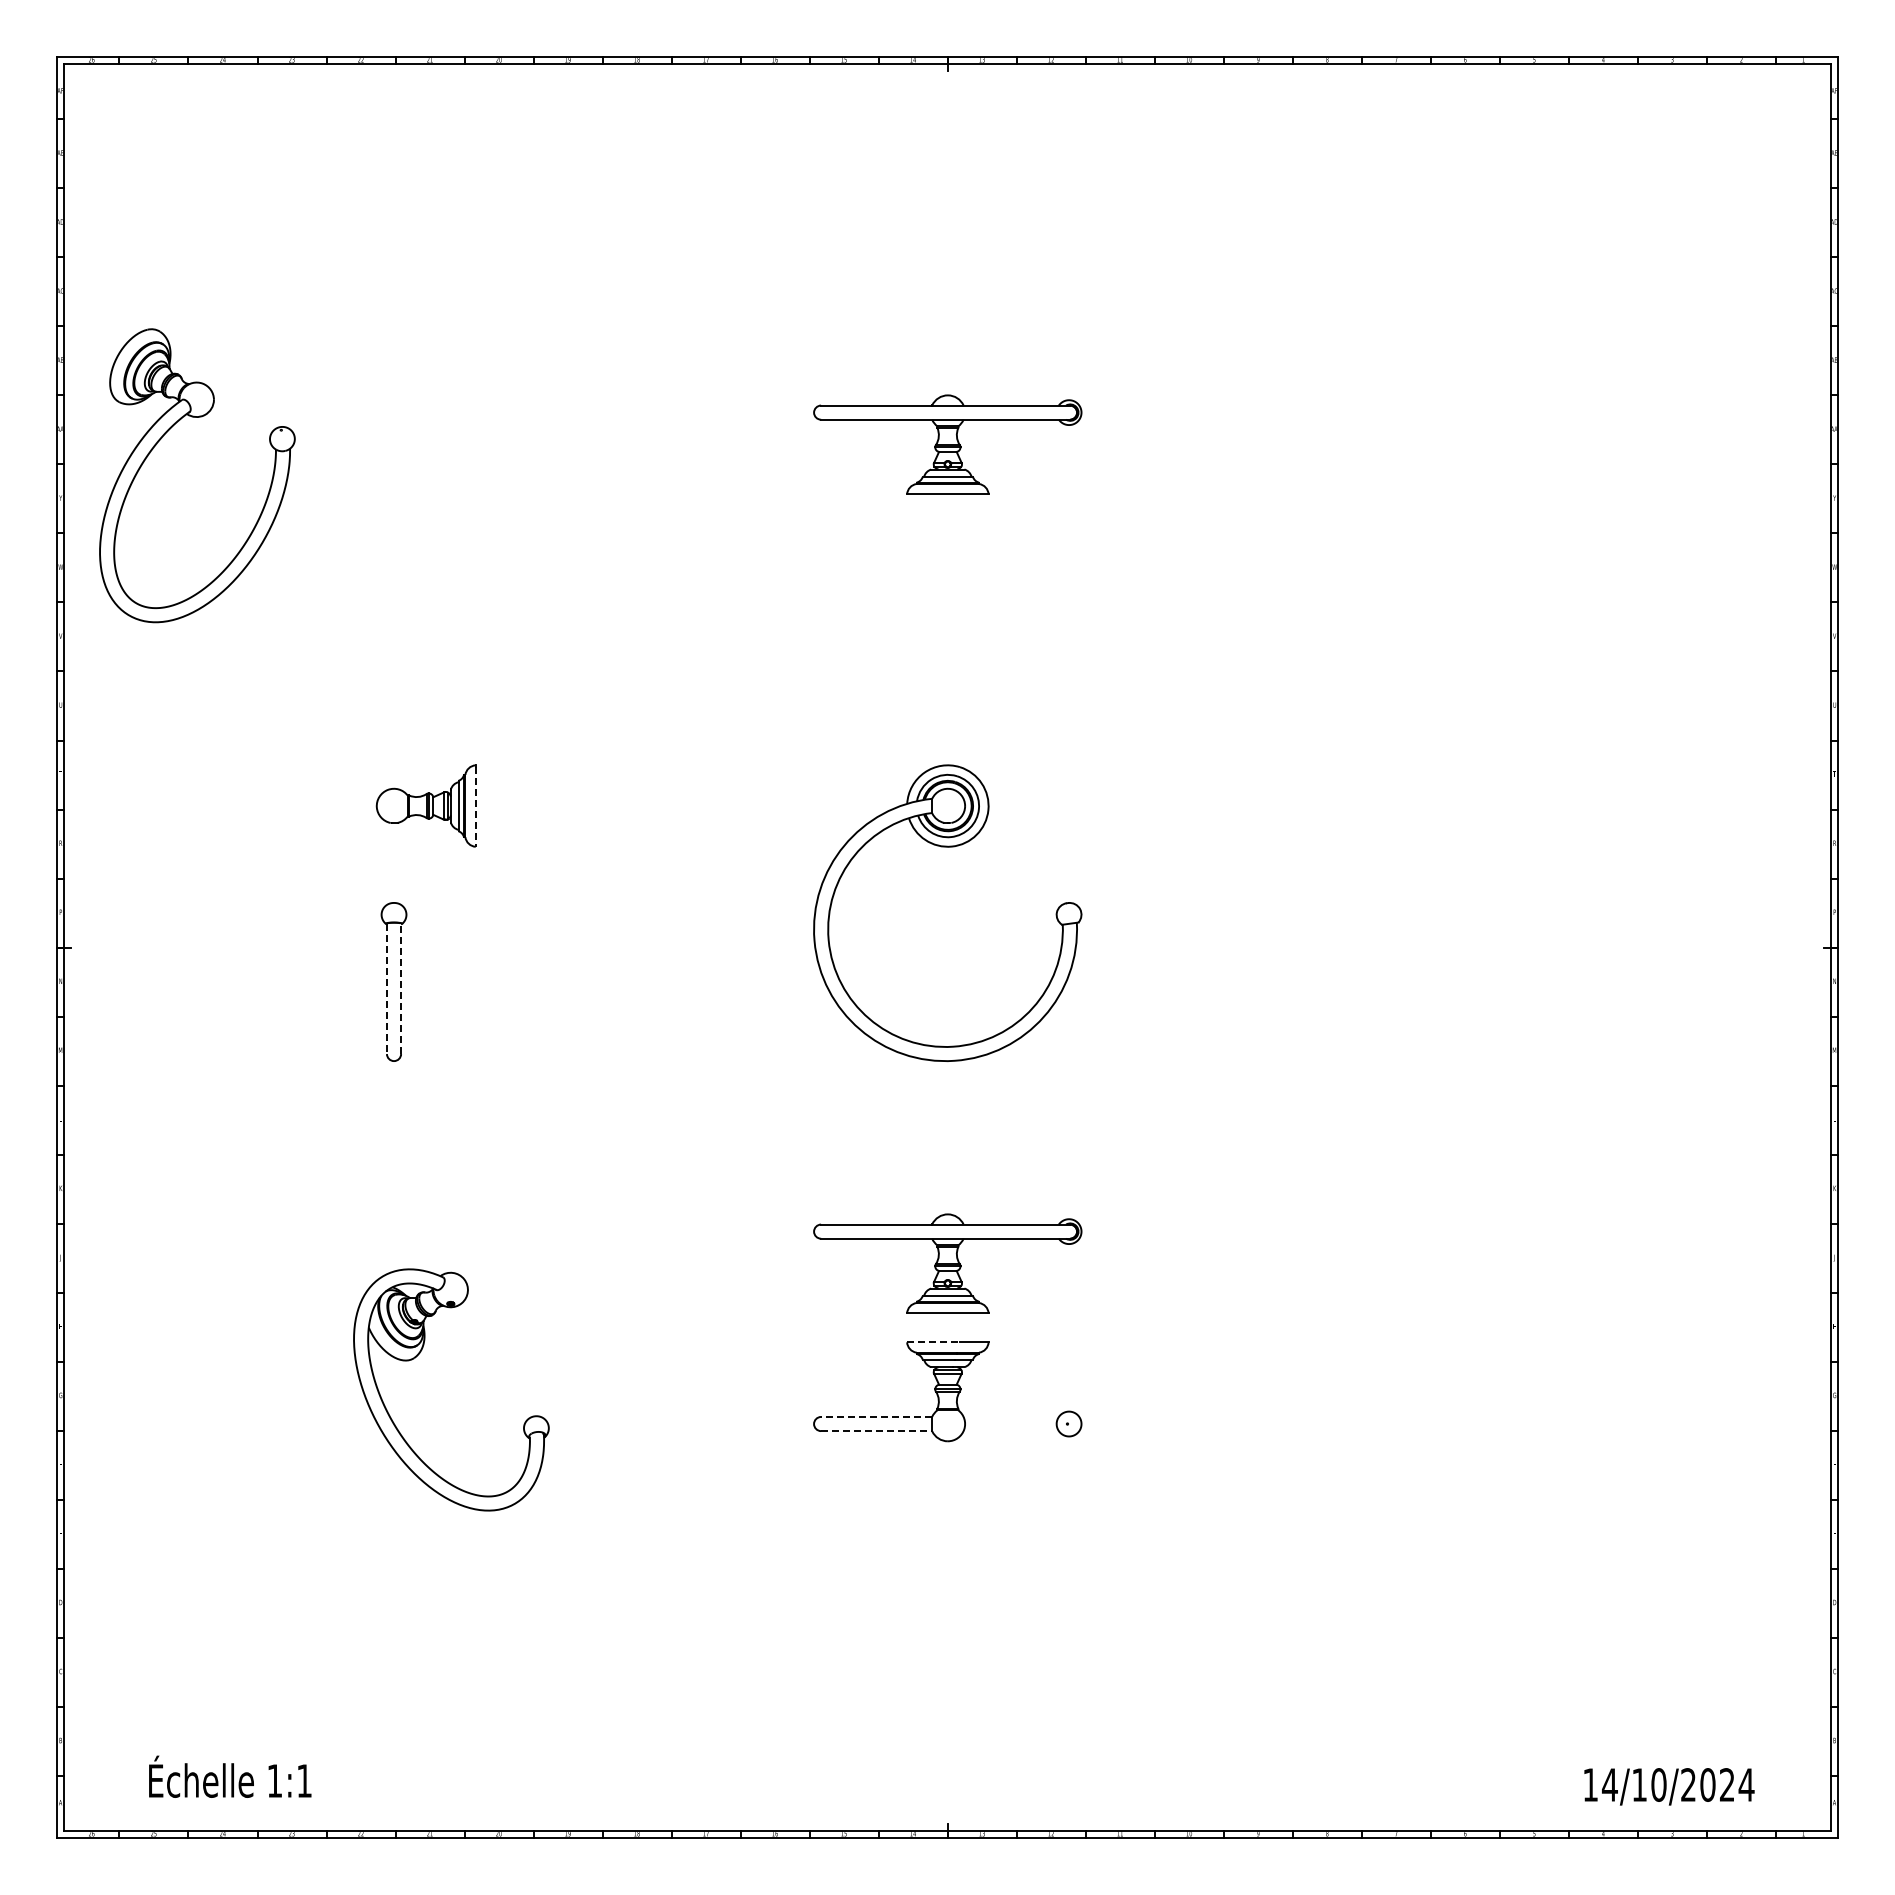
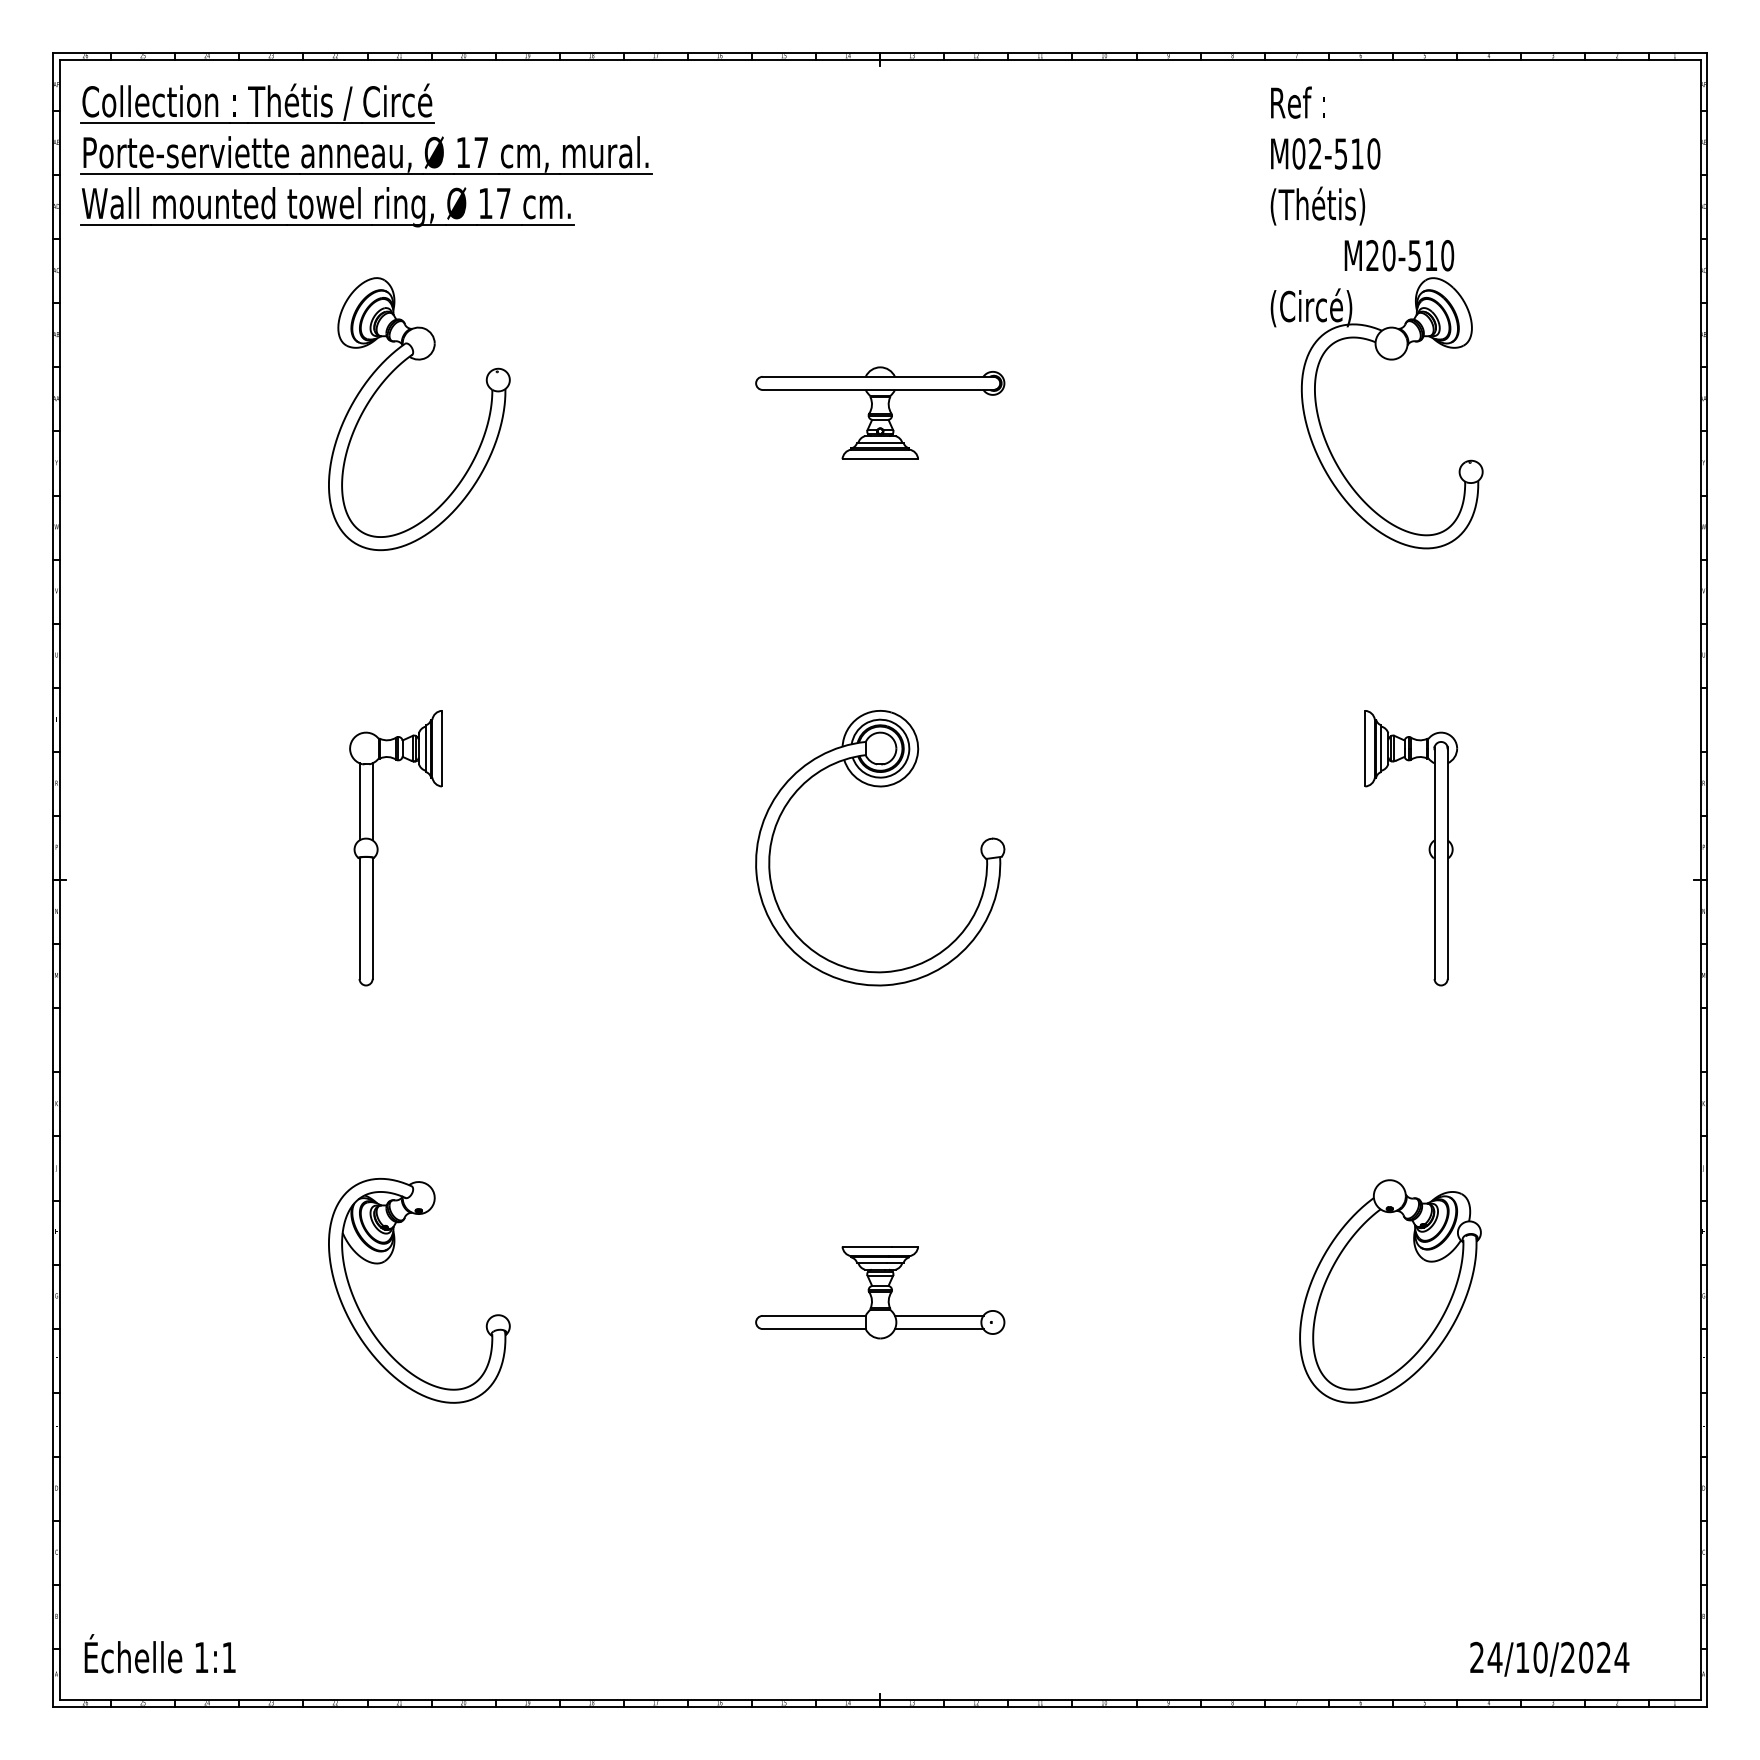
part: (393, 166) -> (365, 154), added
part: (1479, 351) -> (1373, 326), added
part: (156, 445) -> (381, 386), moved
line: (475, 806) -> (441, 749), dashed -> solid
line: (386, 862) -> (359, 801), added
line: (401, 862) -> (373, 801), added
part: (1538, 912) -> (1428, 847), added
line: (401, 988) -> (373, 918), dashed -> solid
line: (386, 989) -> (359, 918), dashed -> solid
part: (947, 1263) -> (880, 1173), removed
line: (934, 1342) -> (867, 1246), dashed -> solid
part: (1497, 1390) -> (1390, 1291), added
line: (876, 1416) -> (814, 1315), dashed -> solid
line: (1011, 1416) -> (939, 1315), added
line: (876, 1431) -> (814, 1329), dashed -> solid
line: (1011, 1431) -> (939, 1329), added
text: (230, 1776) -> (160, 1653), moved
text: (1590, 1784) -> (1477, 1657), 14/10/2024 -> 24/10/2024

